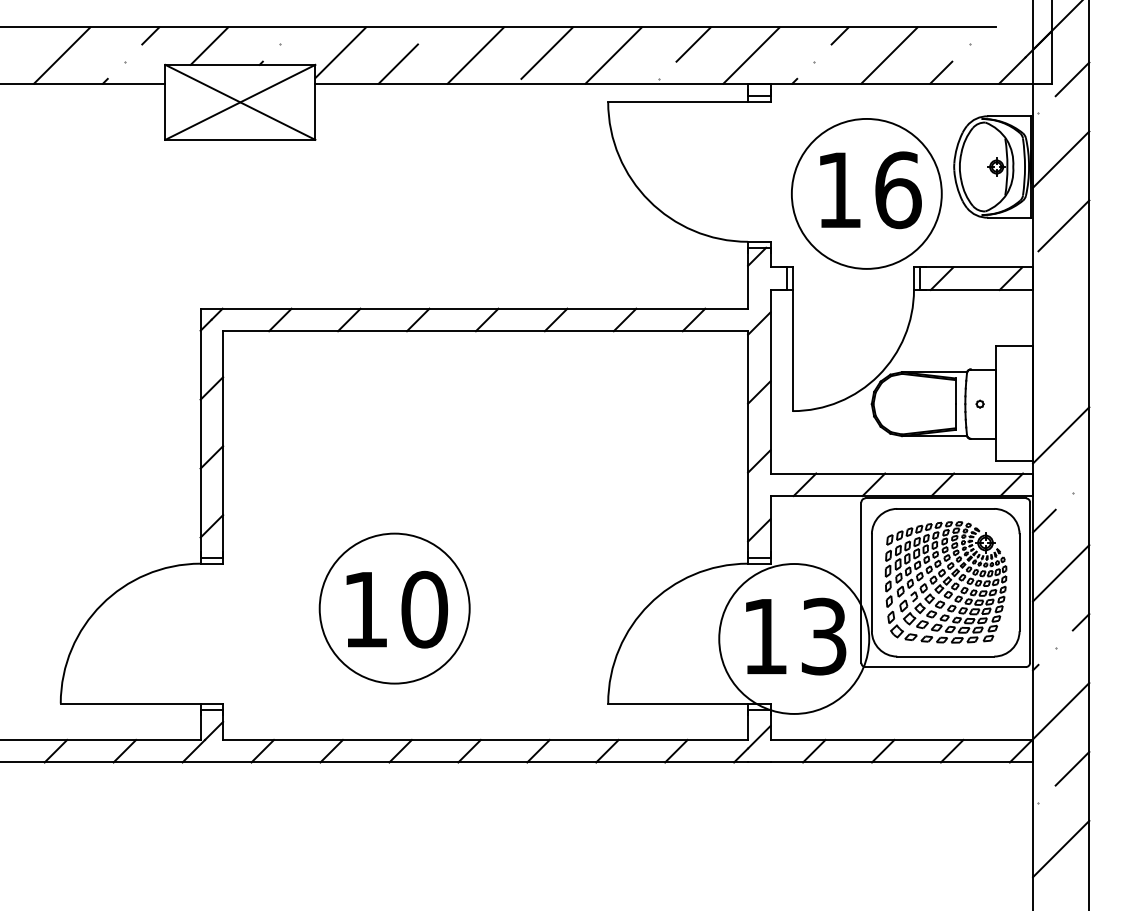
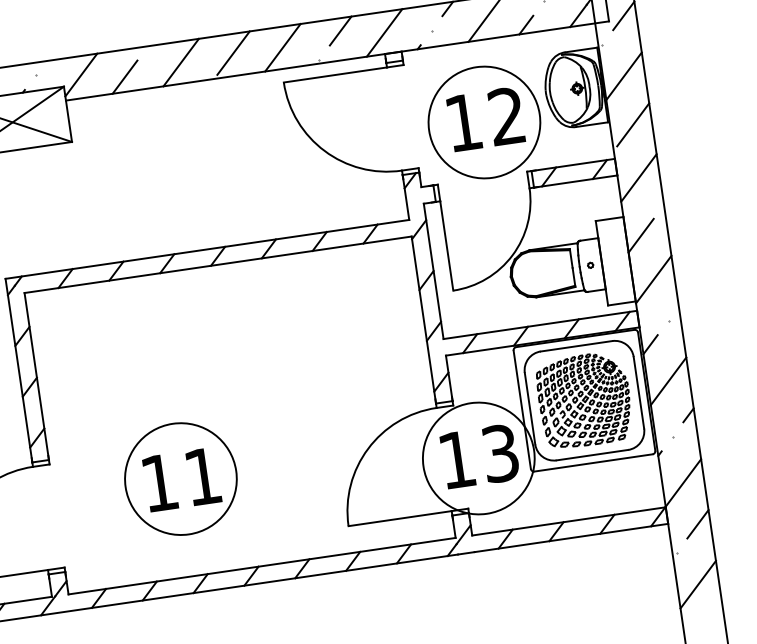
text: (898, 190) -> (507, 116), 16 -> 12
line: (1061, 297) -> (639, 177), added
line: (1052, 374) -> (640, 235), added
text: (424, 609) -> (202, 476), 10 -> 11

